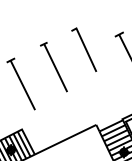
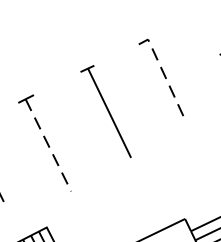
line: (85, 47) -> (164, 74), solid -> dashed
line: (22, 85) -> (47, 145), solid -> dashed

